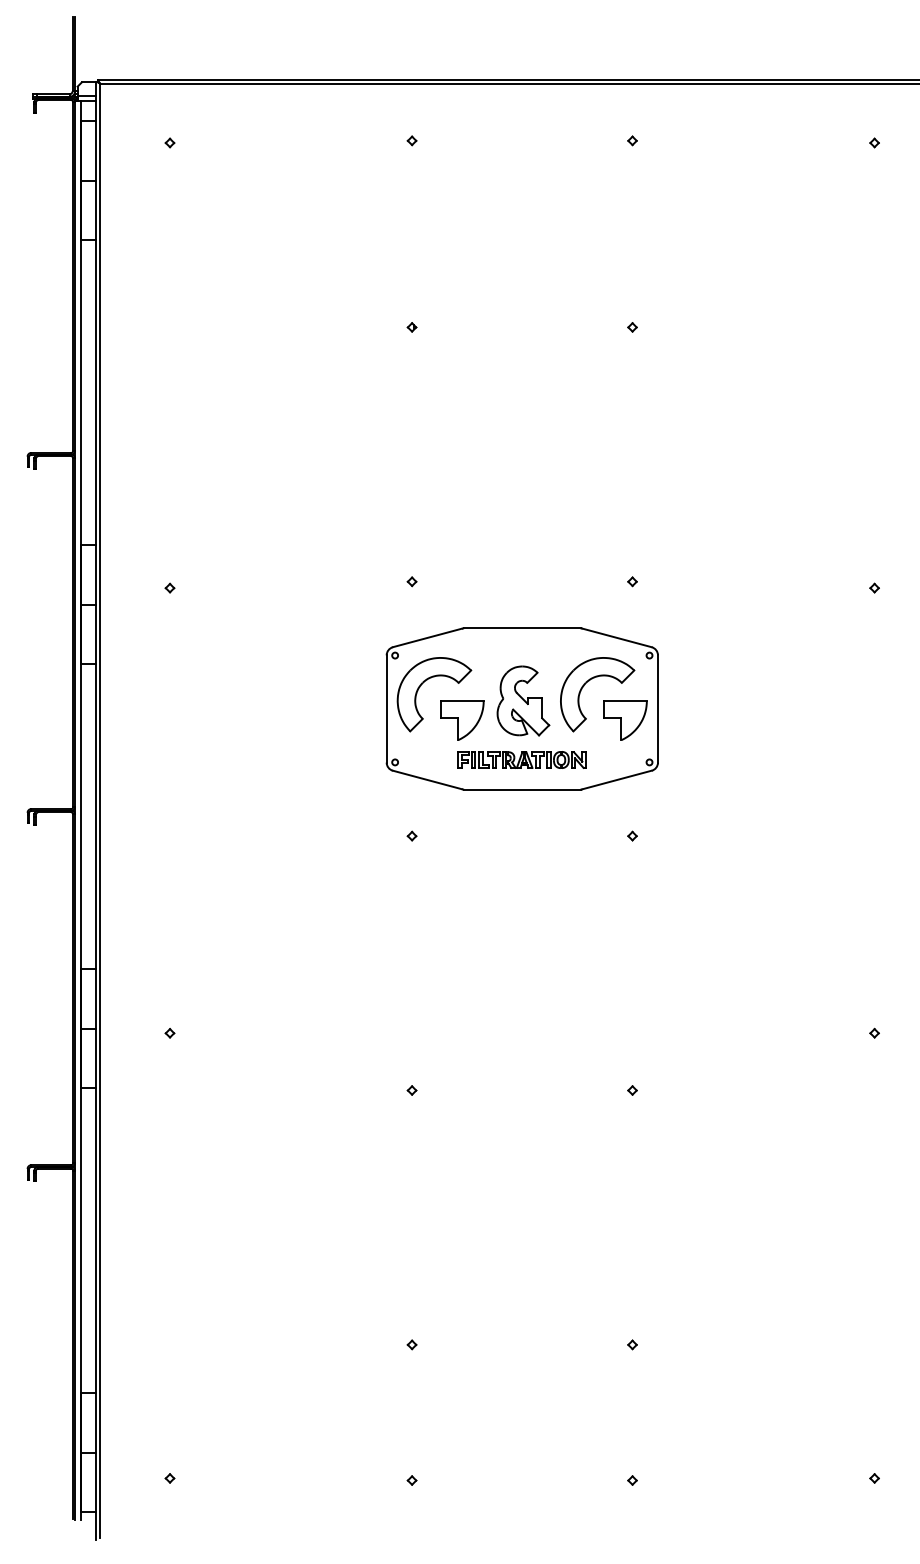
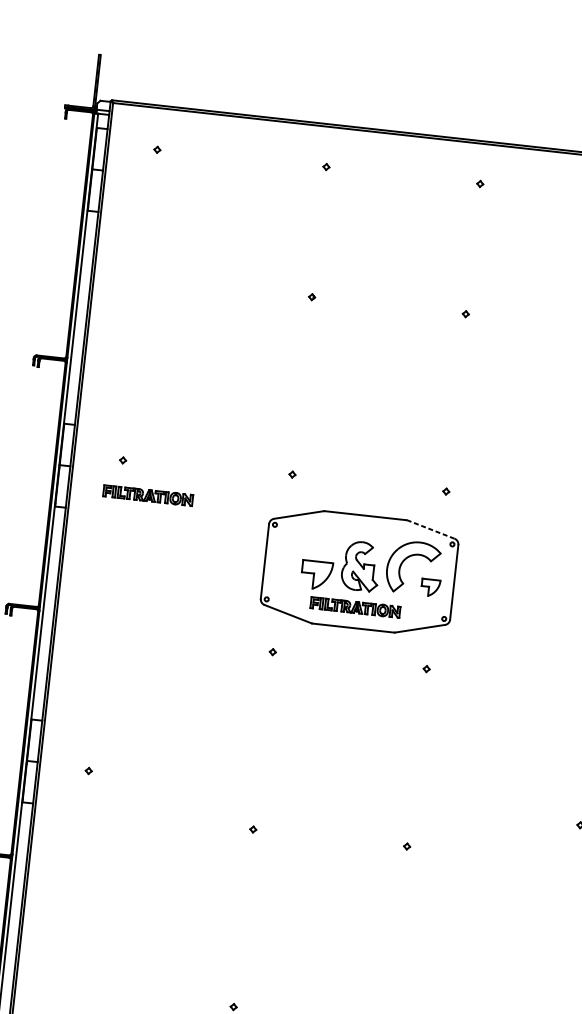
part: (210, 633) -> (147, 495), added
line: (617, 637) -> (431, 529), solid -> dashed
part: (423, 683) -> (292, 546), removed
part: (625, 720) -> (430, 587), size x0.6

